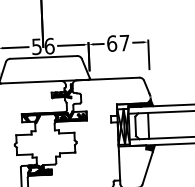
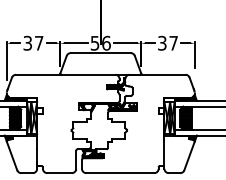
text: (112, 42) -> (162, 42), 67 -> 37
hatch: (141, 125) -> (185, 117), added

